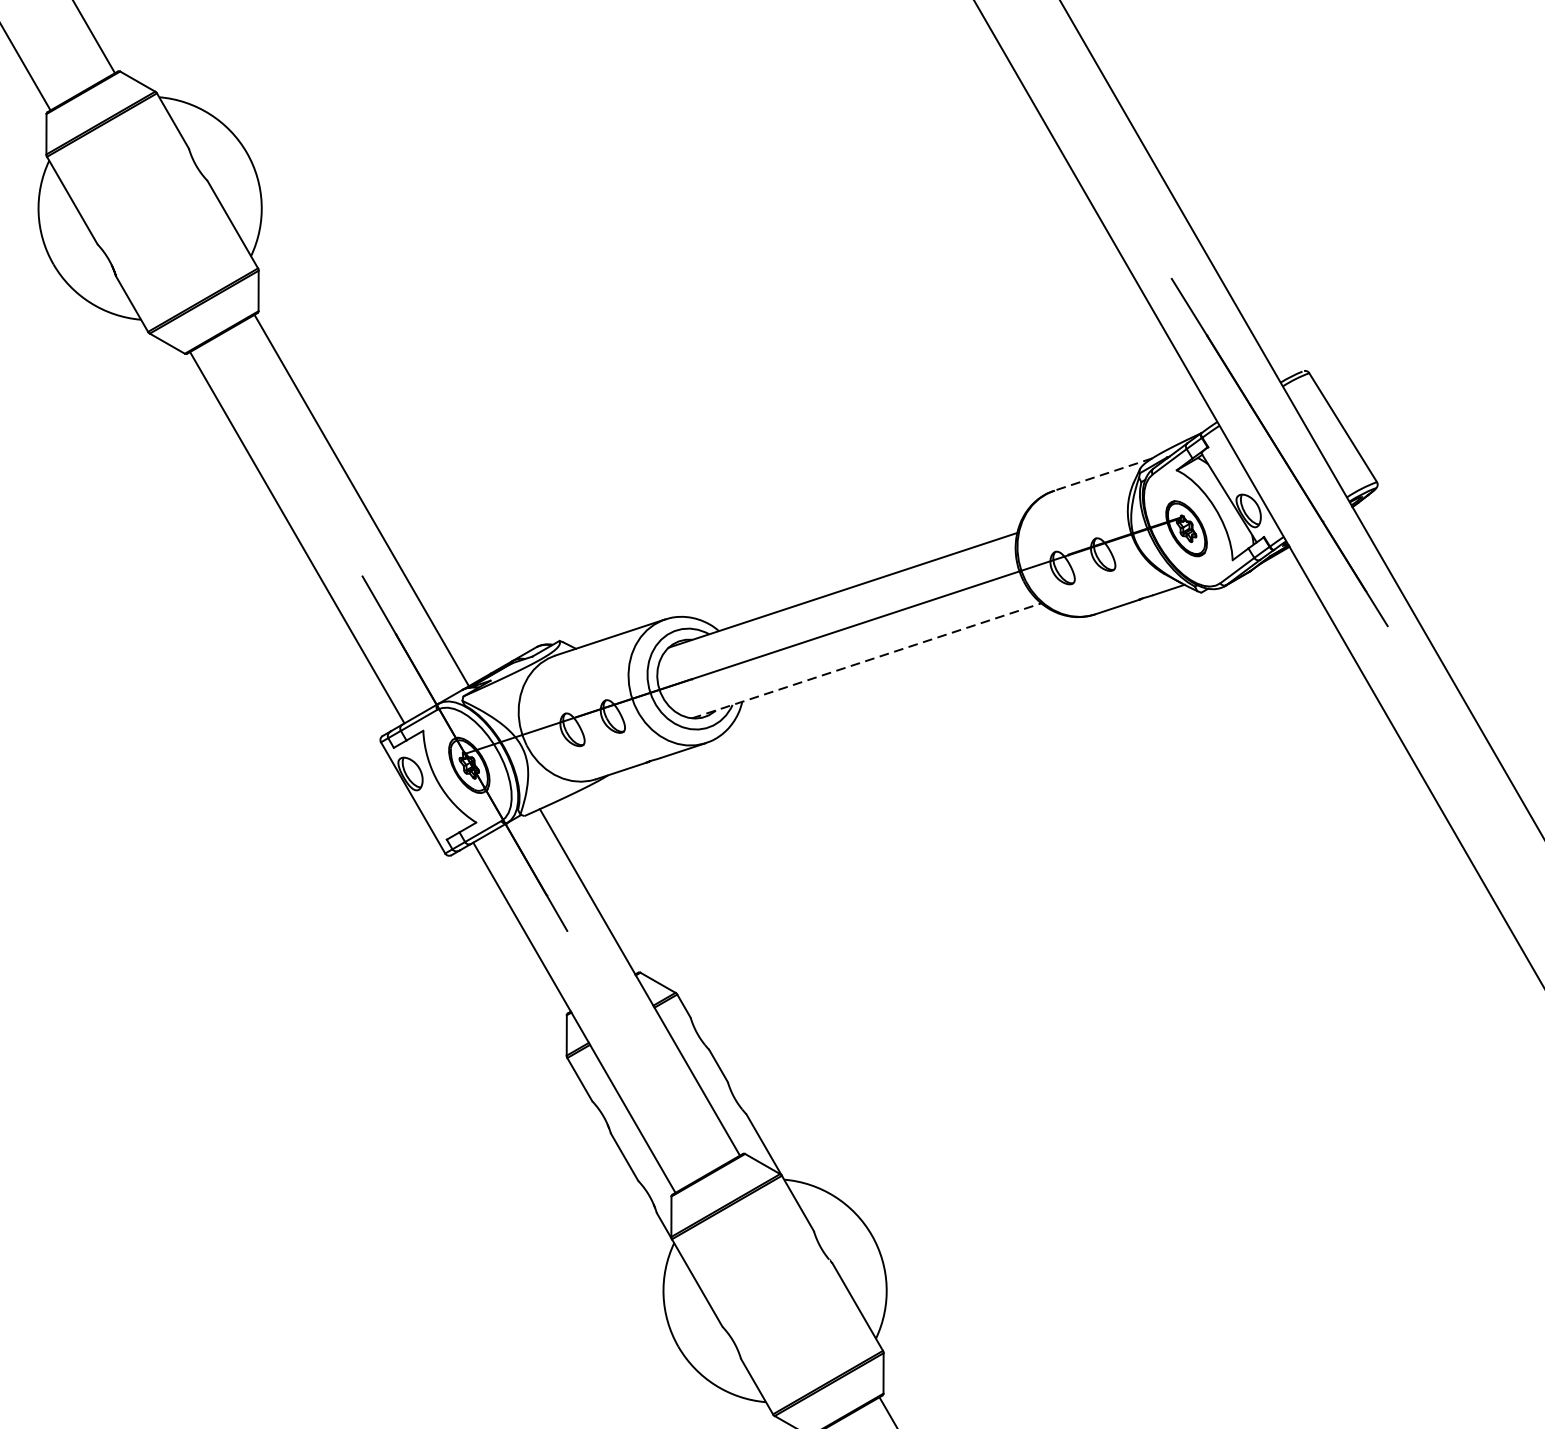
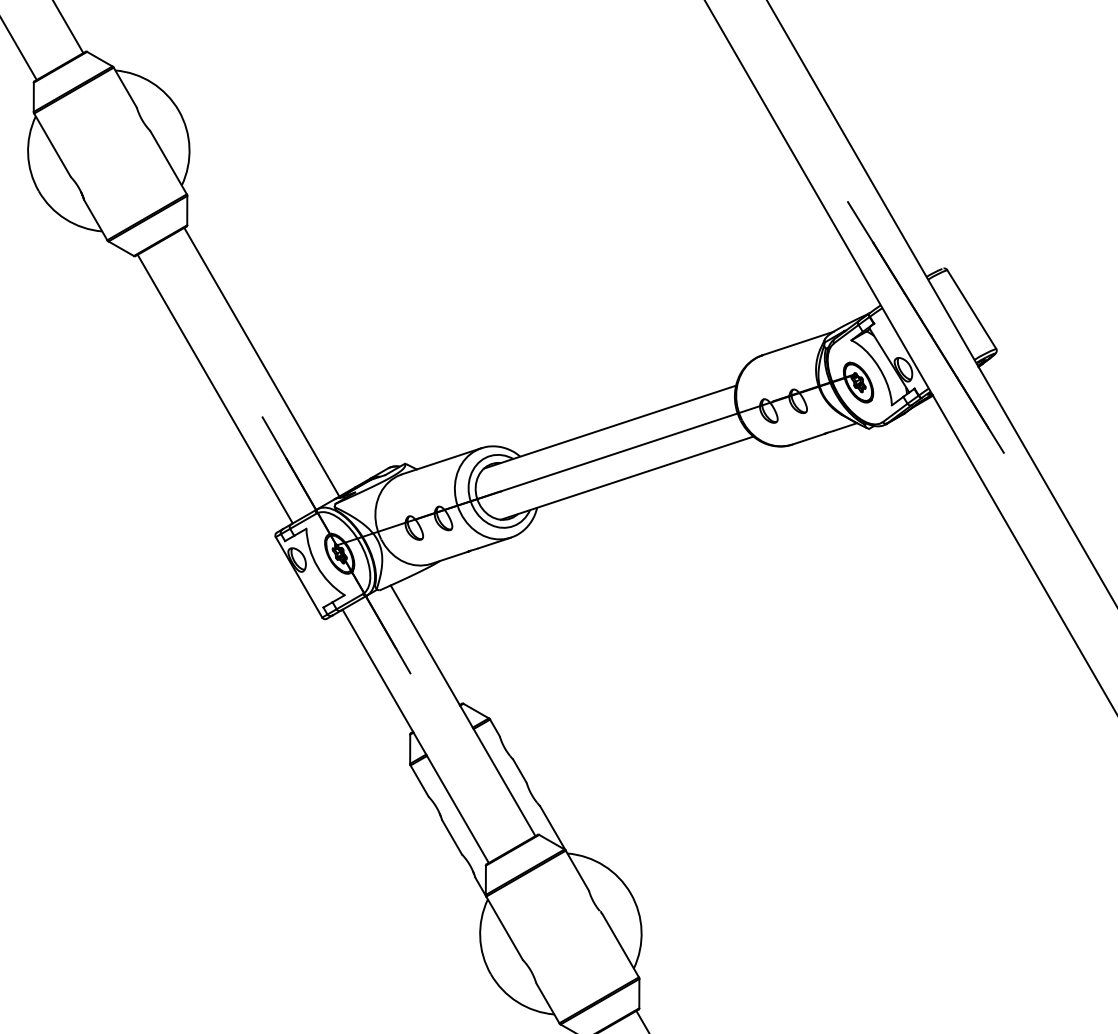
line: (1103, 474) -> (798, 343), dashed -> solid
line: (867, 661) -> (627, 478), dashed -> solid

